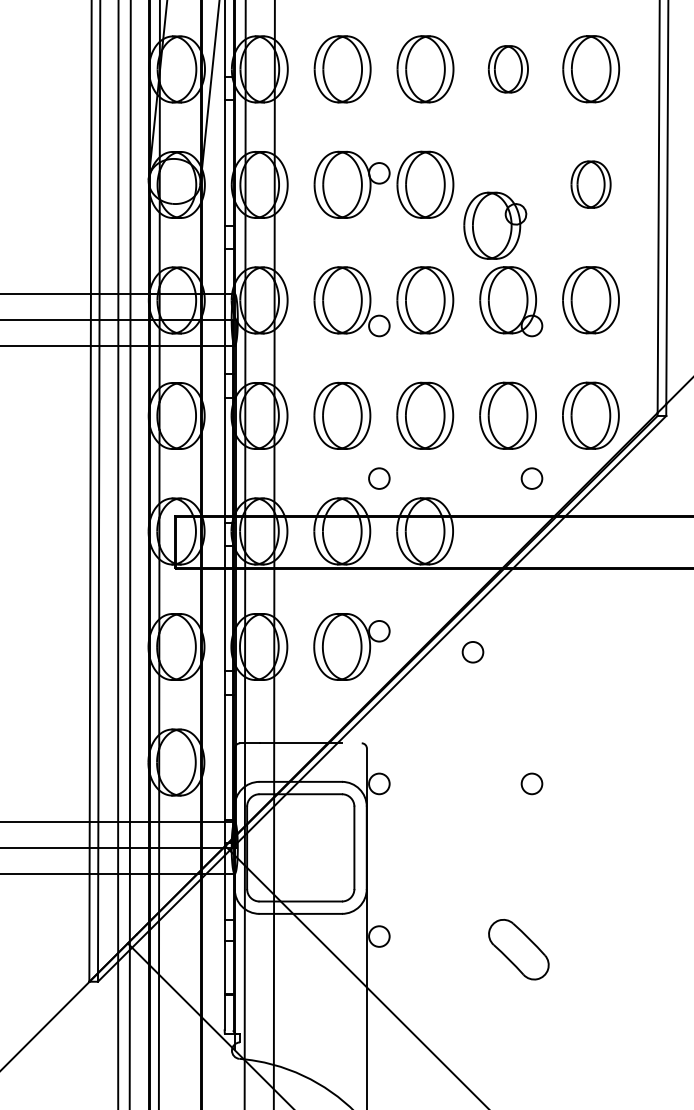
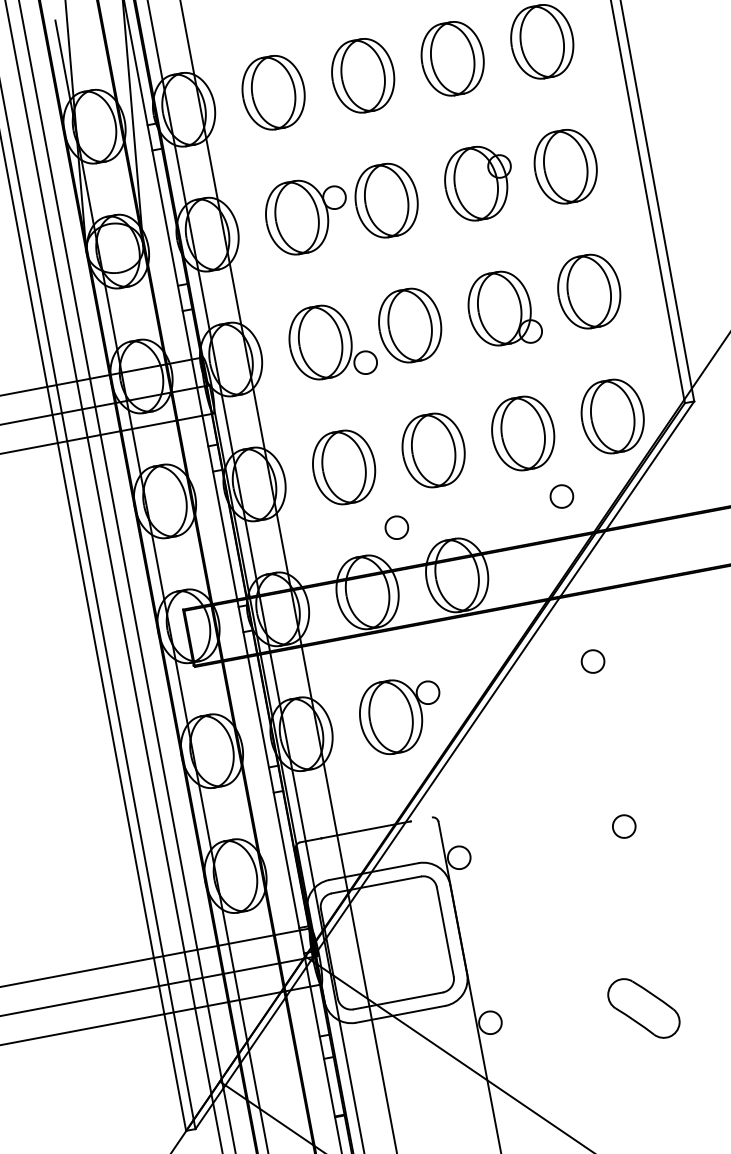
part: (508, 69) -> (452, 59), size x1.43
part: (590, 184) -> (565, 166), size x1.43
part: (495, 225) -> (479, 182), moved
circle: (472, 652) -> (592, 661), moved

